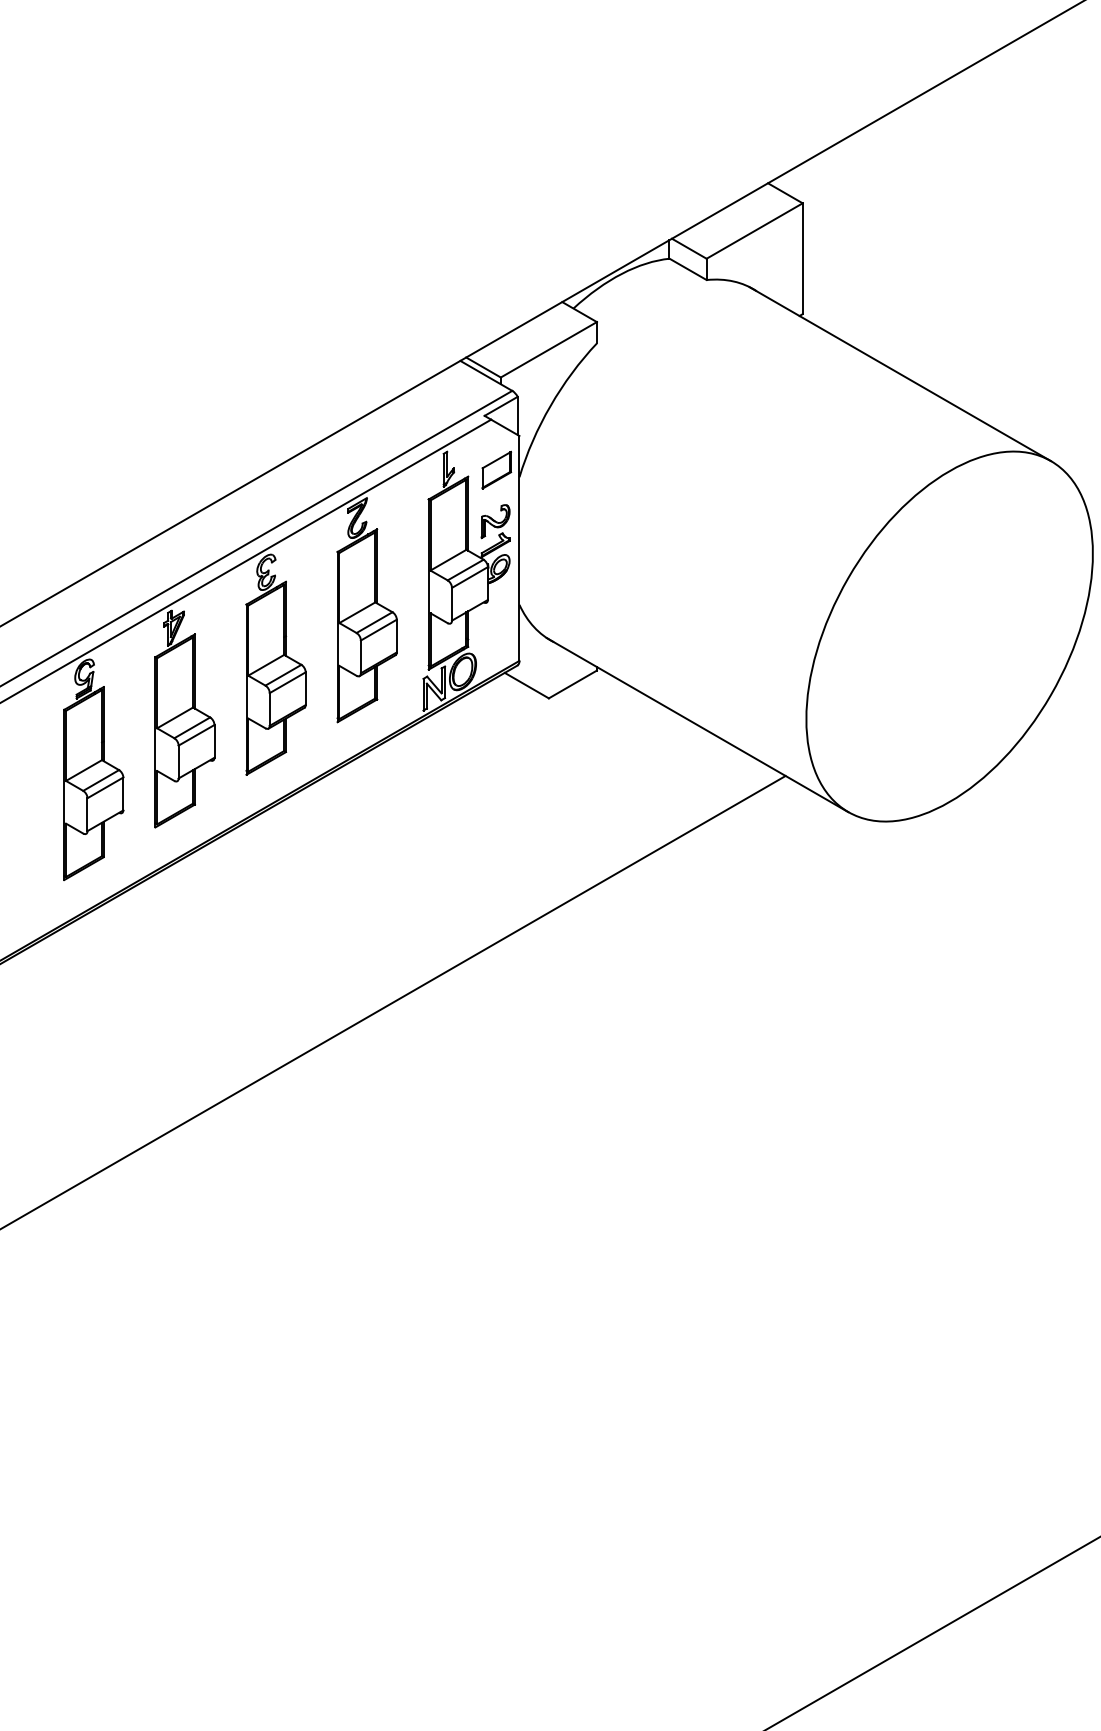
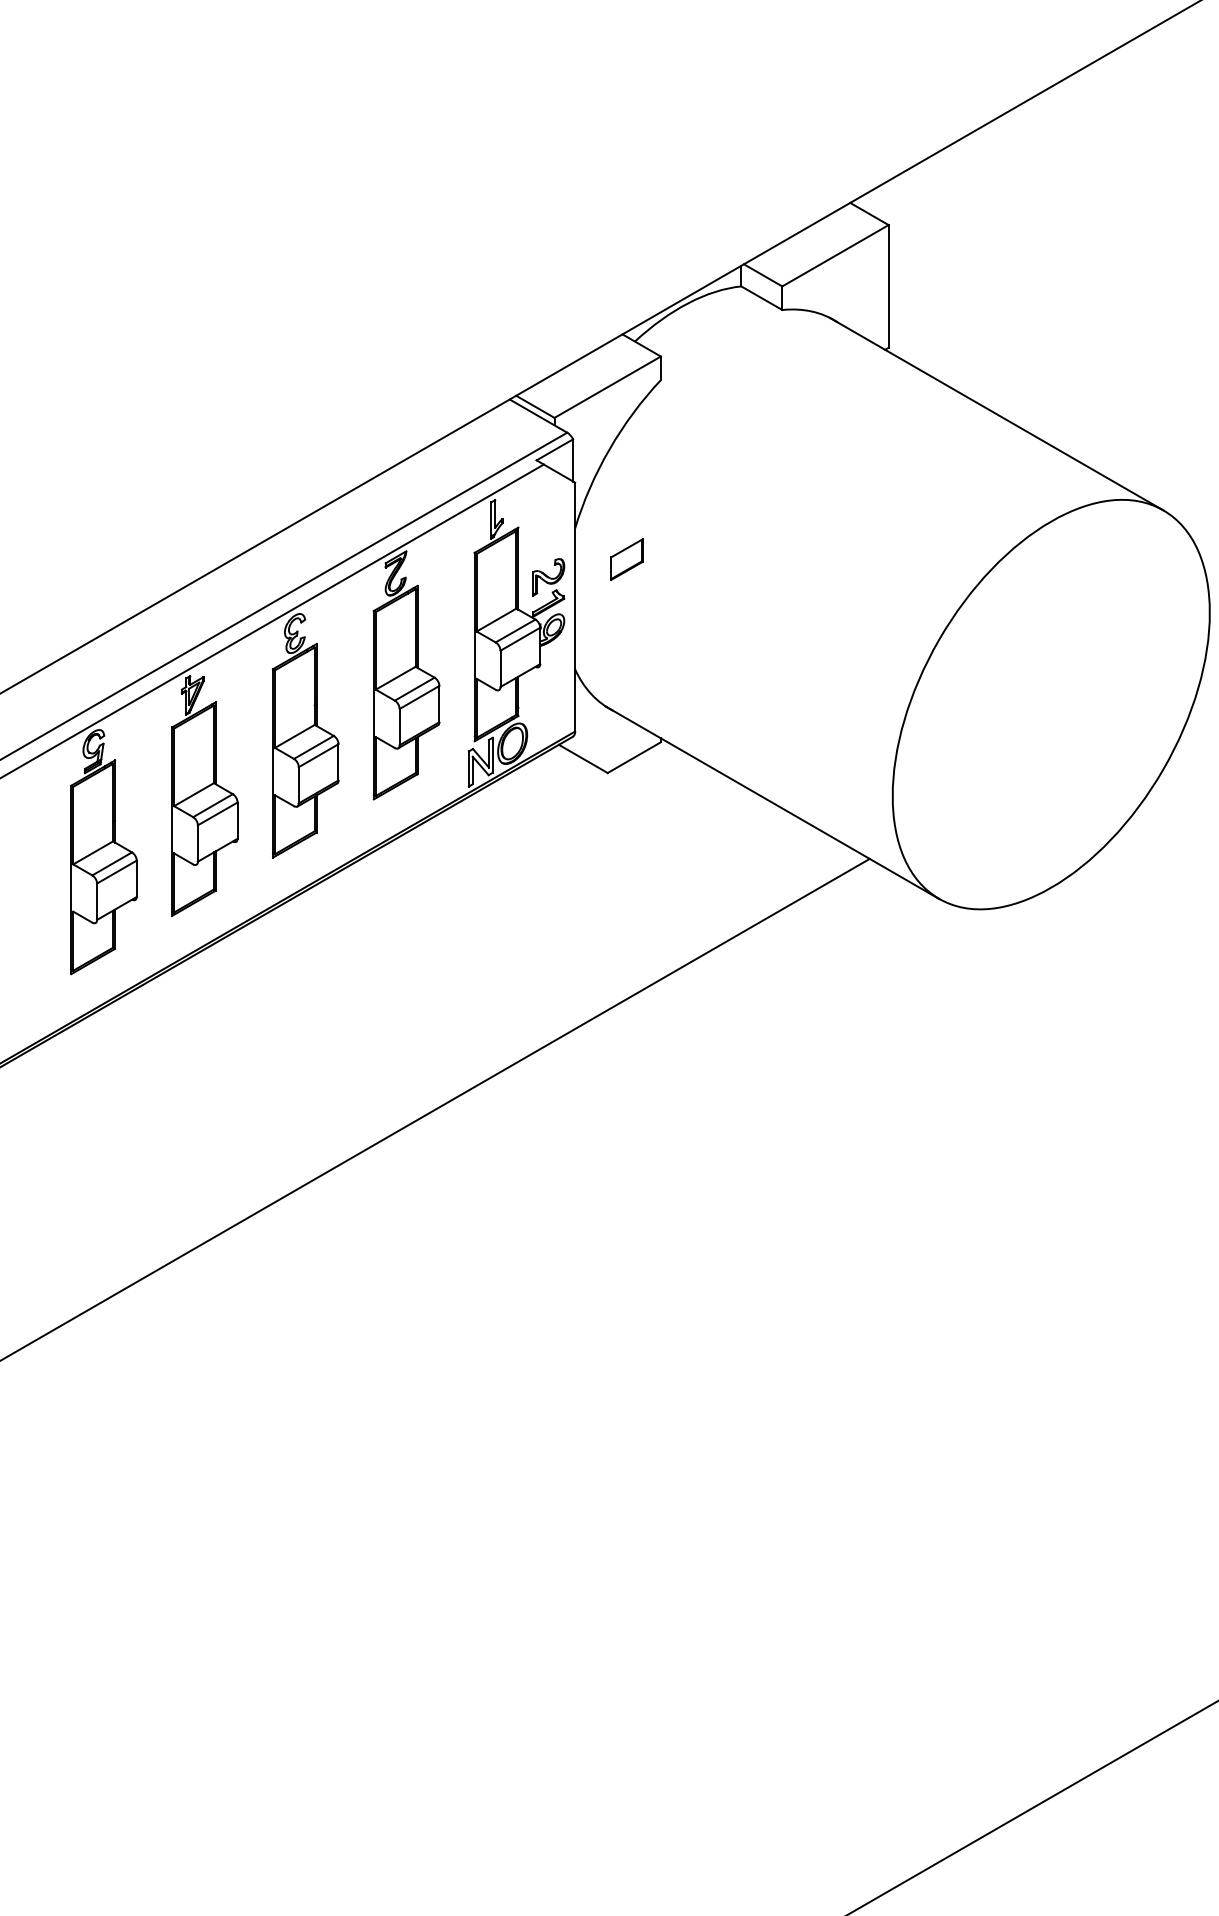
part: (496, 470) -> (626, 559), moved

